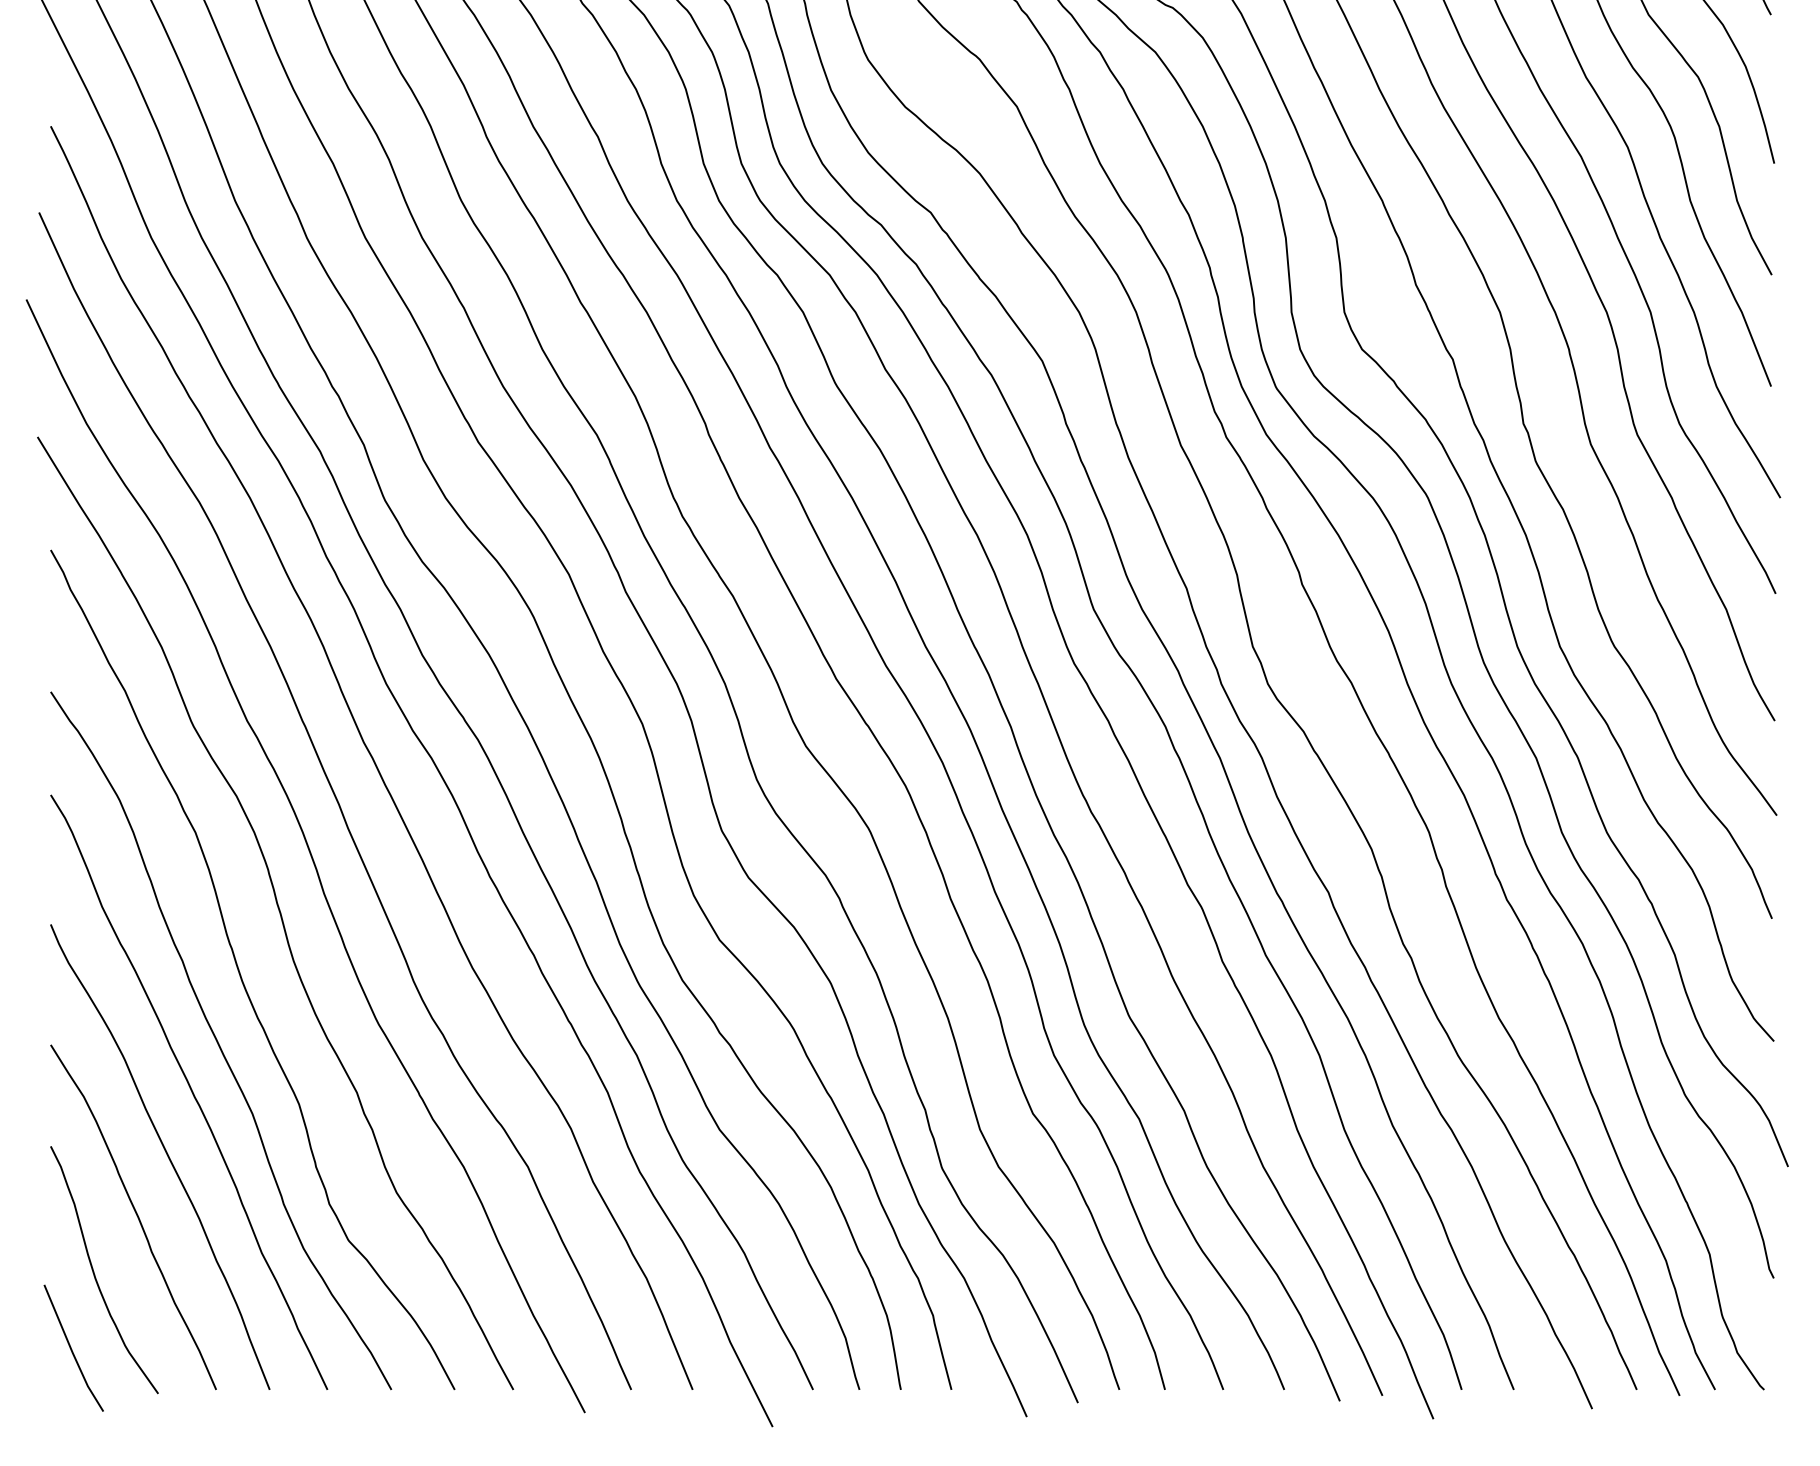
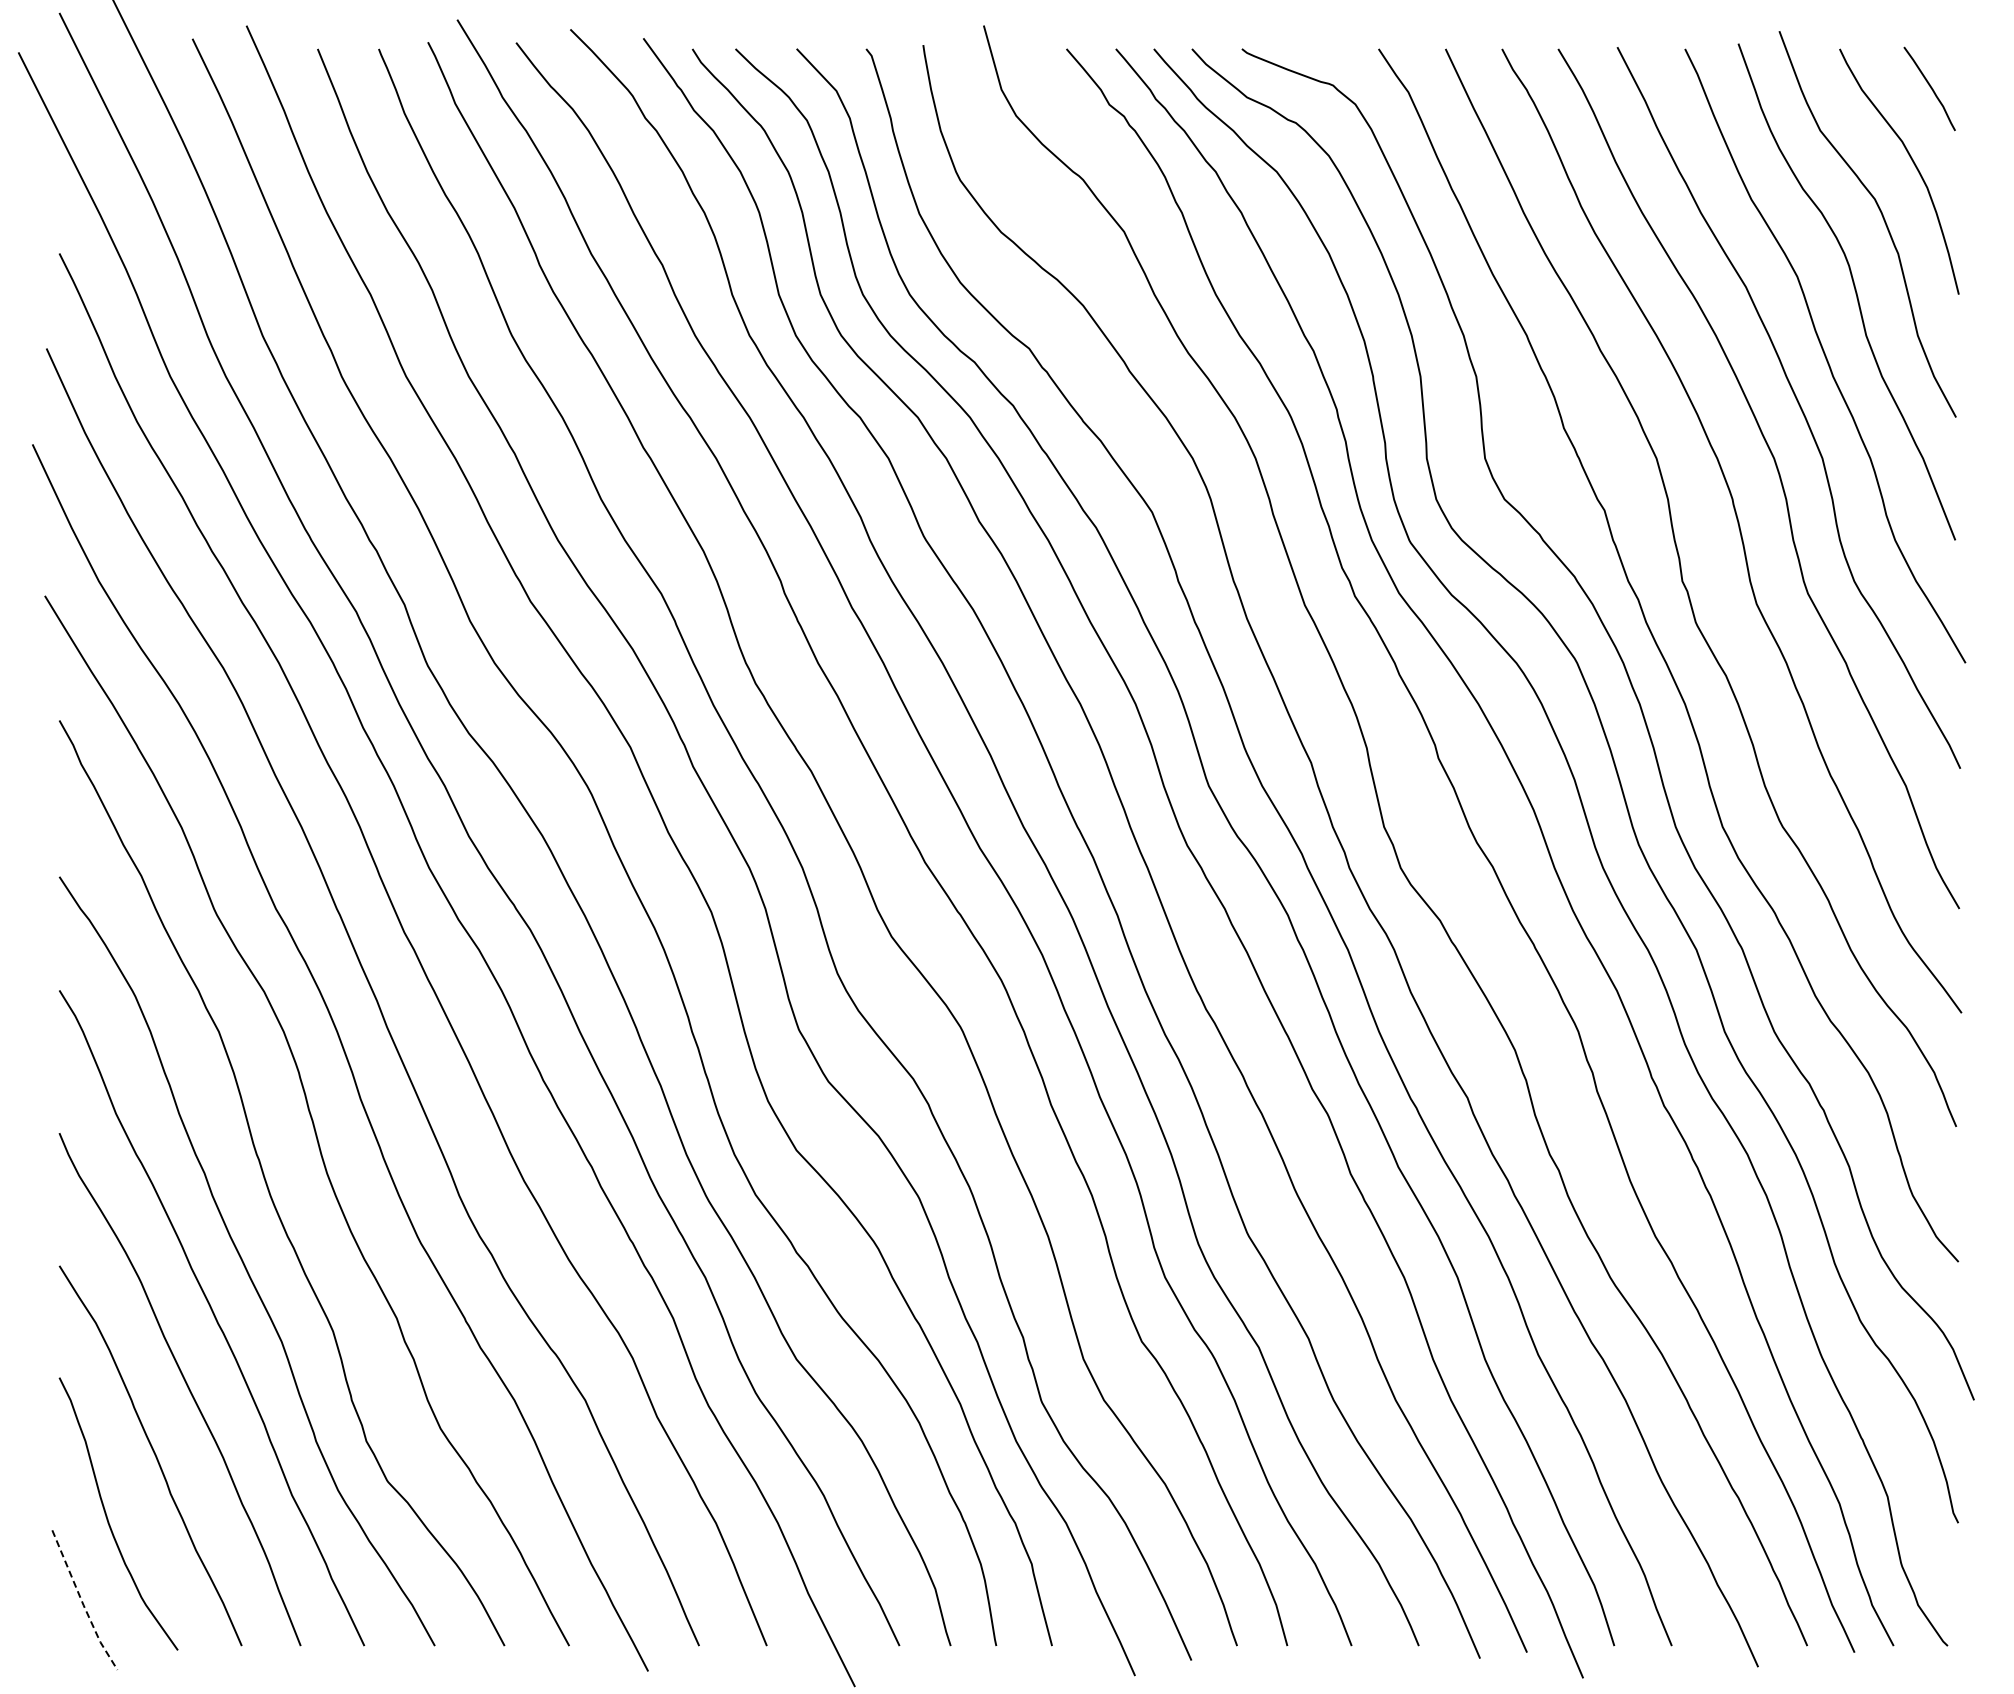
line: (71, 1350) -> (82, 1602), solid -> dashed

